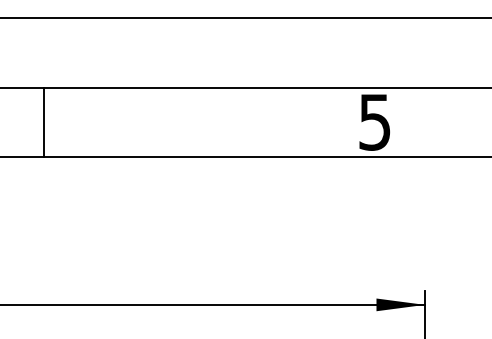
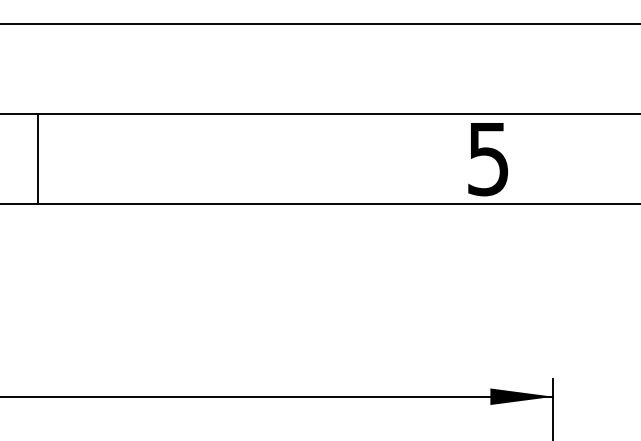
line: (43, 121) -> (38, 158), moved

